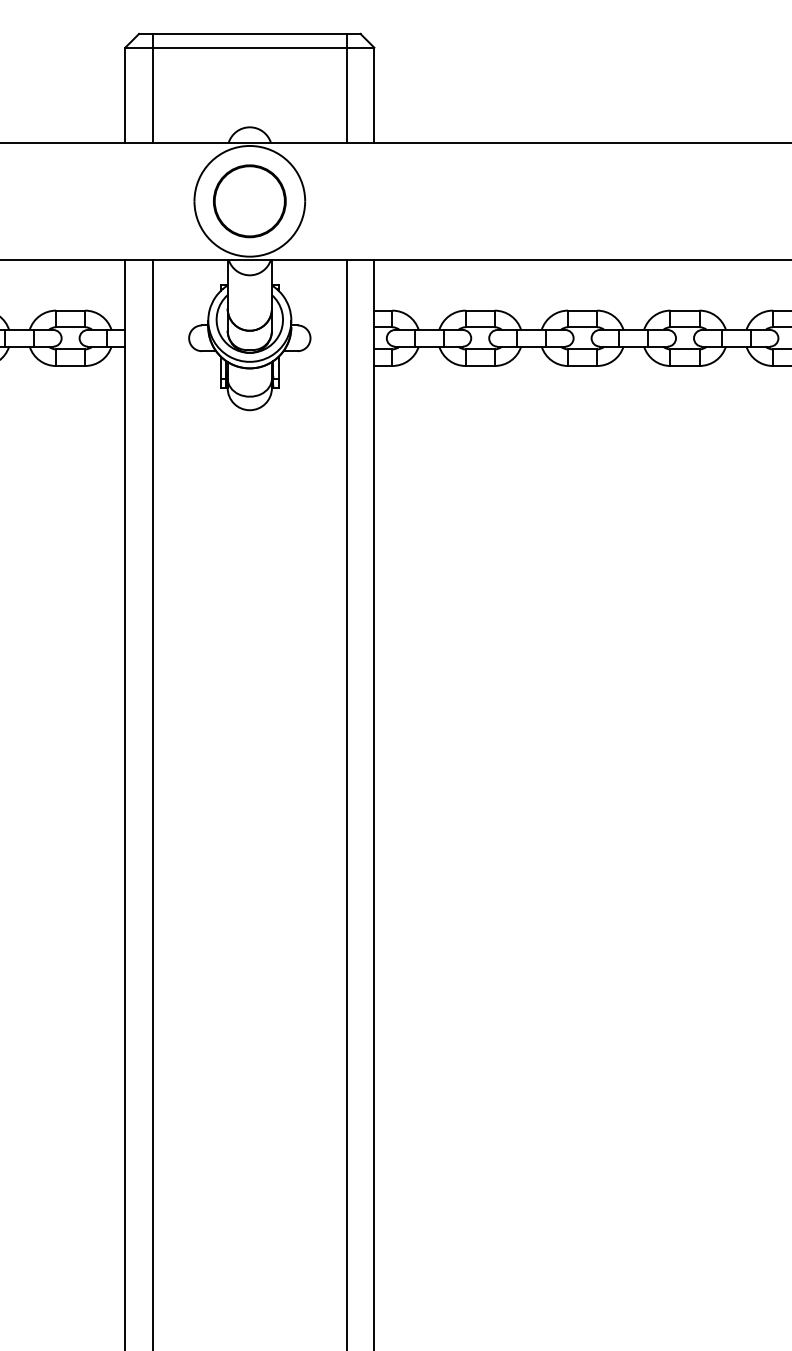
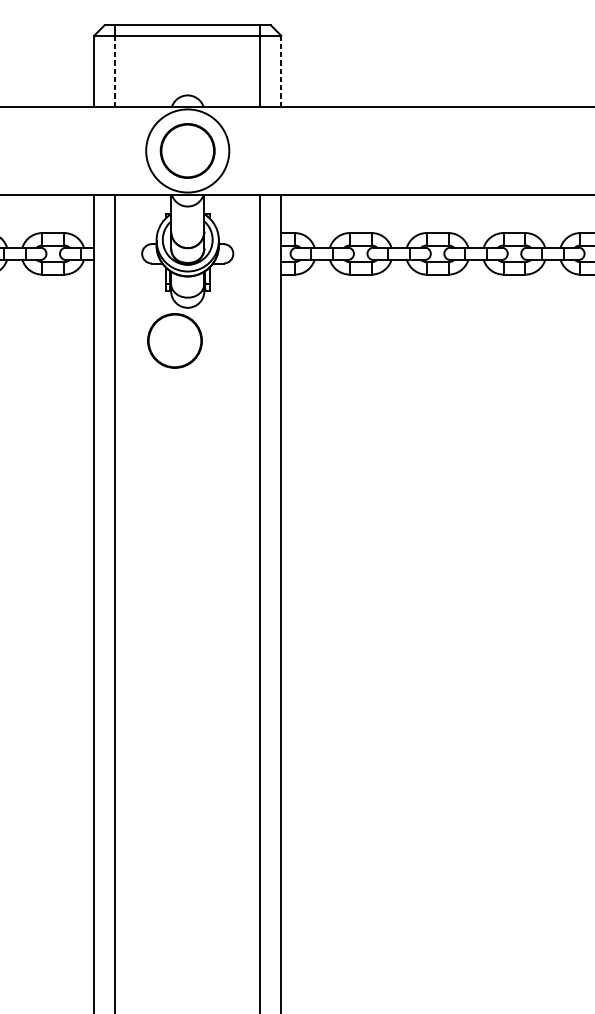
line: (152, 94) -> (114, 70), solid -> dashed
line: (374, 94) -> (281, 70), solid -> dashed
part: (232, 454) -> (174, 341), added

